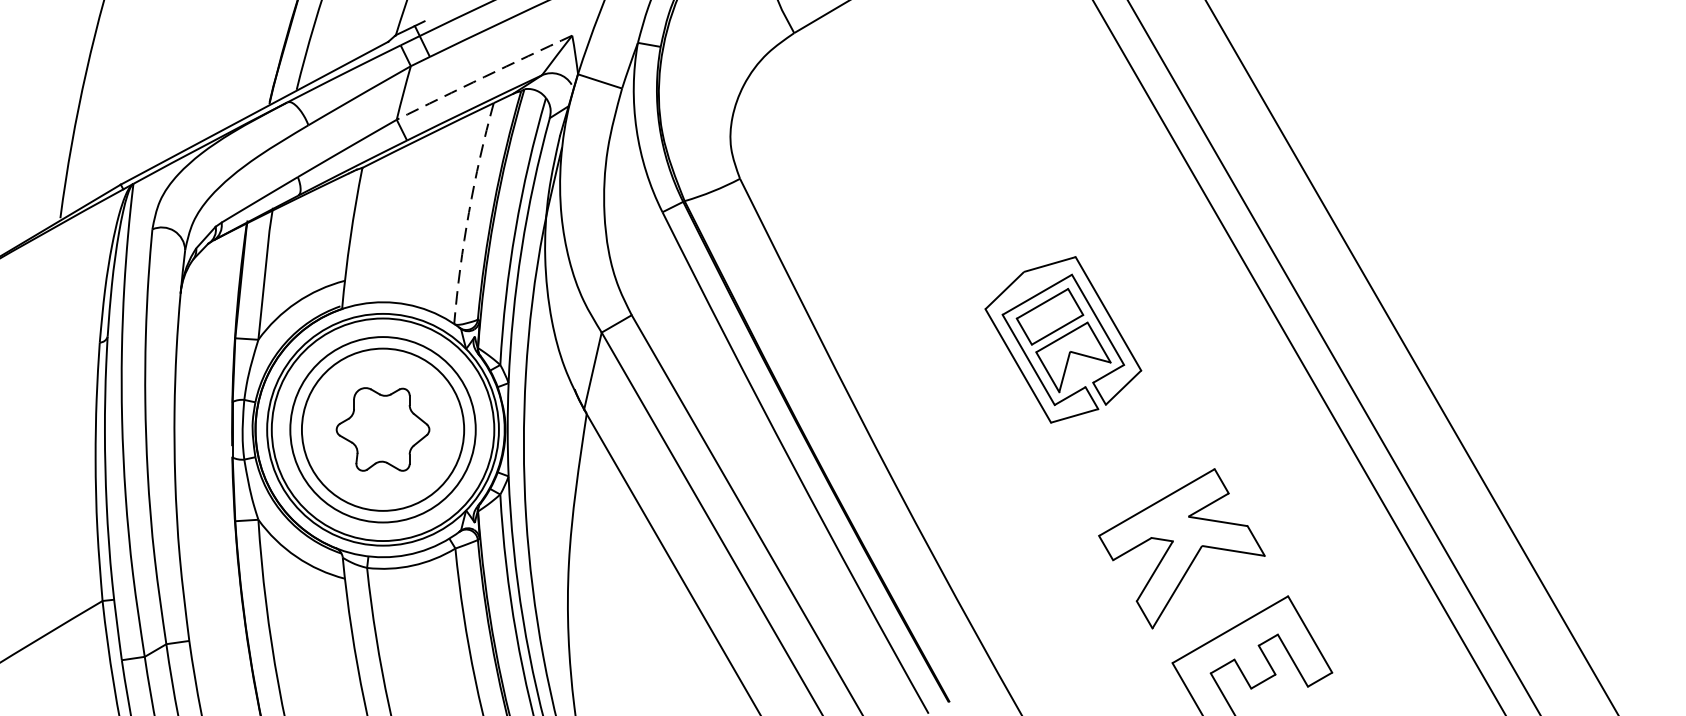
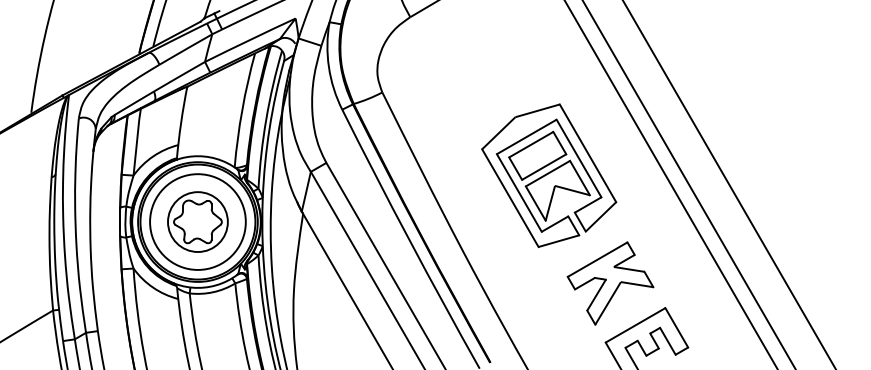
arc: (484, 76) -> (250, 39), dashed -> solid
arc: (469, 211) -> (242, 109), dashed -> solid
part: (1063, 339) -> (549, 175), size x1.67
circle: (382, 430) -> (197, 222), size x0.71

